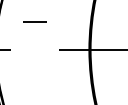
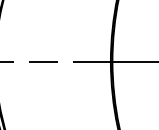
line: (34, 21) -> (43, 61), moved

